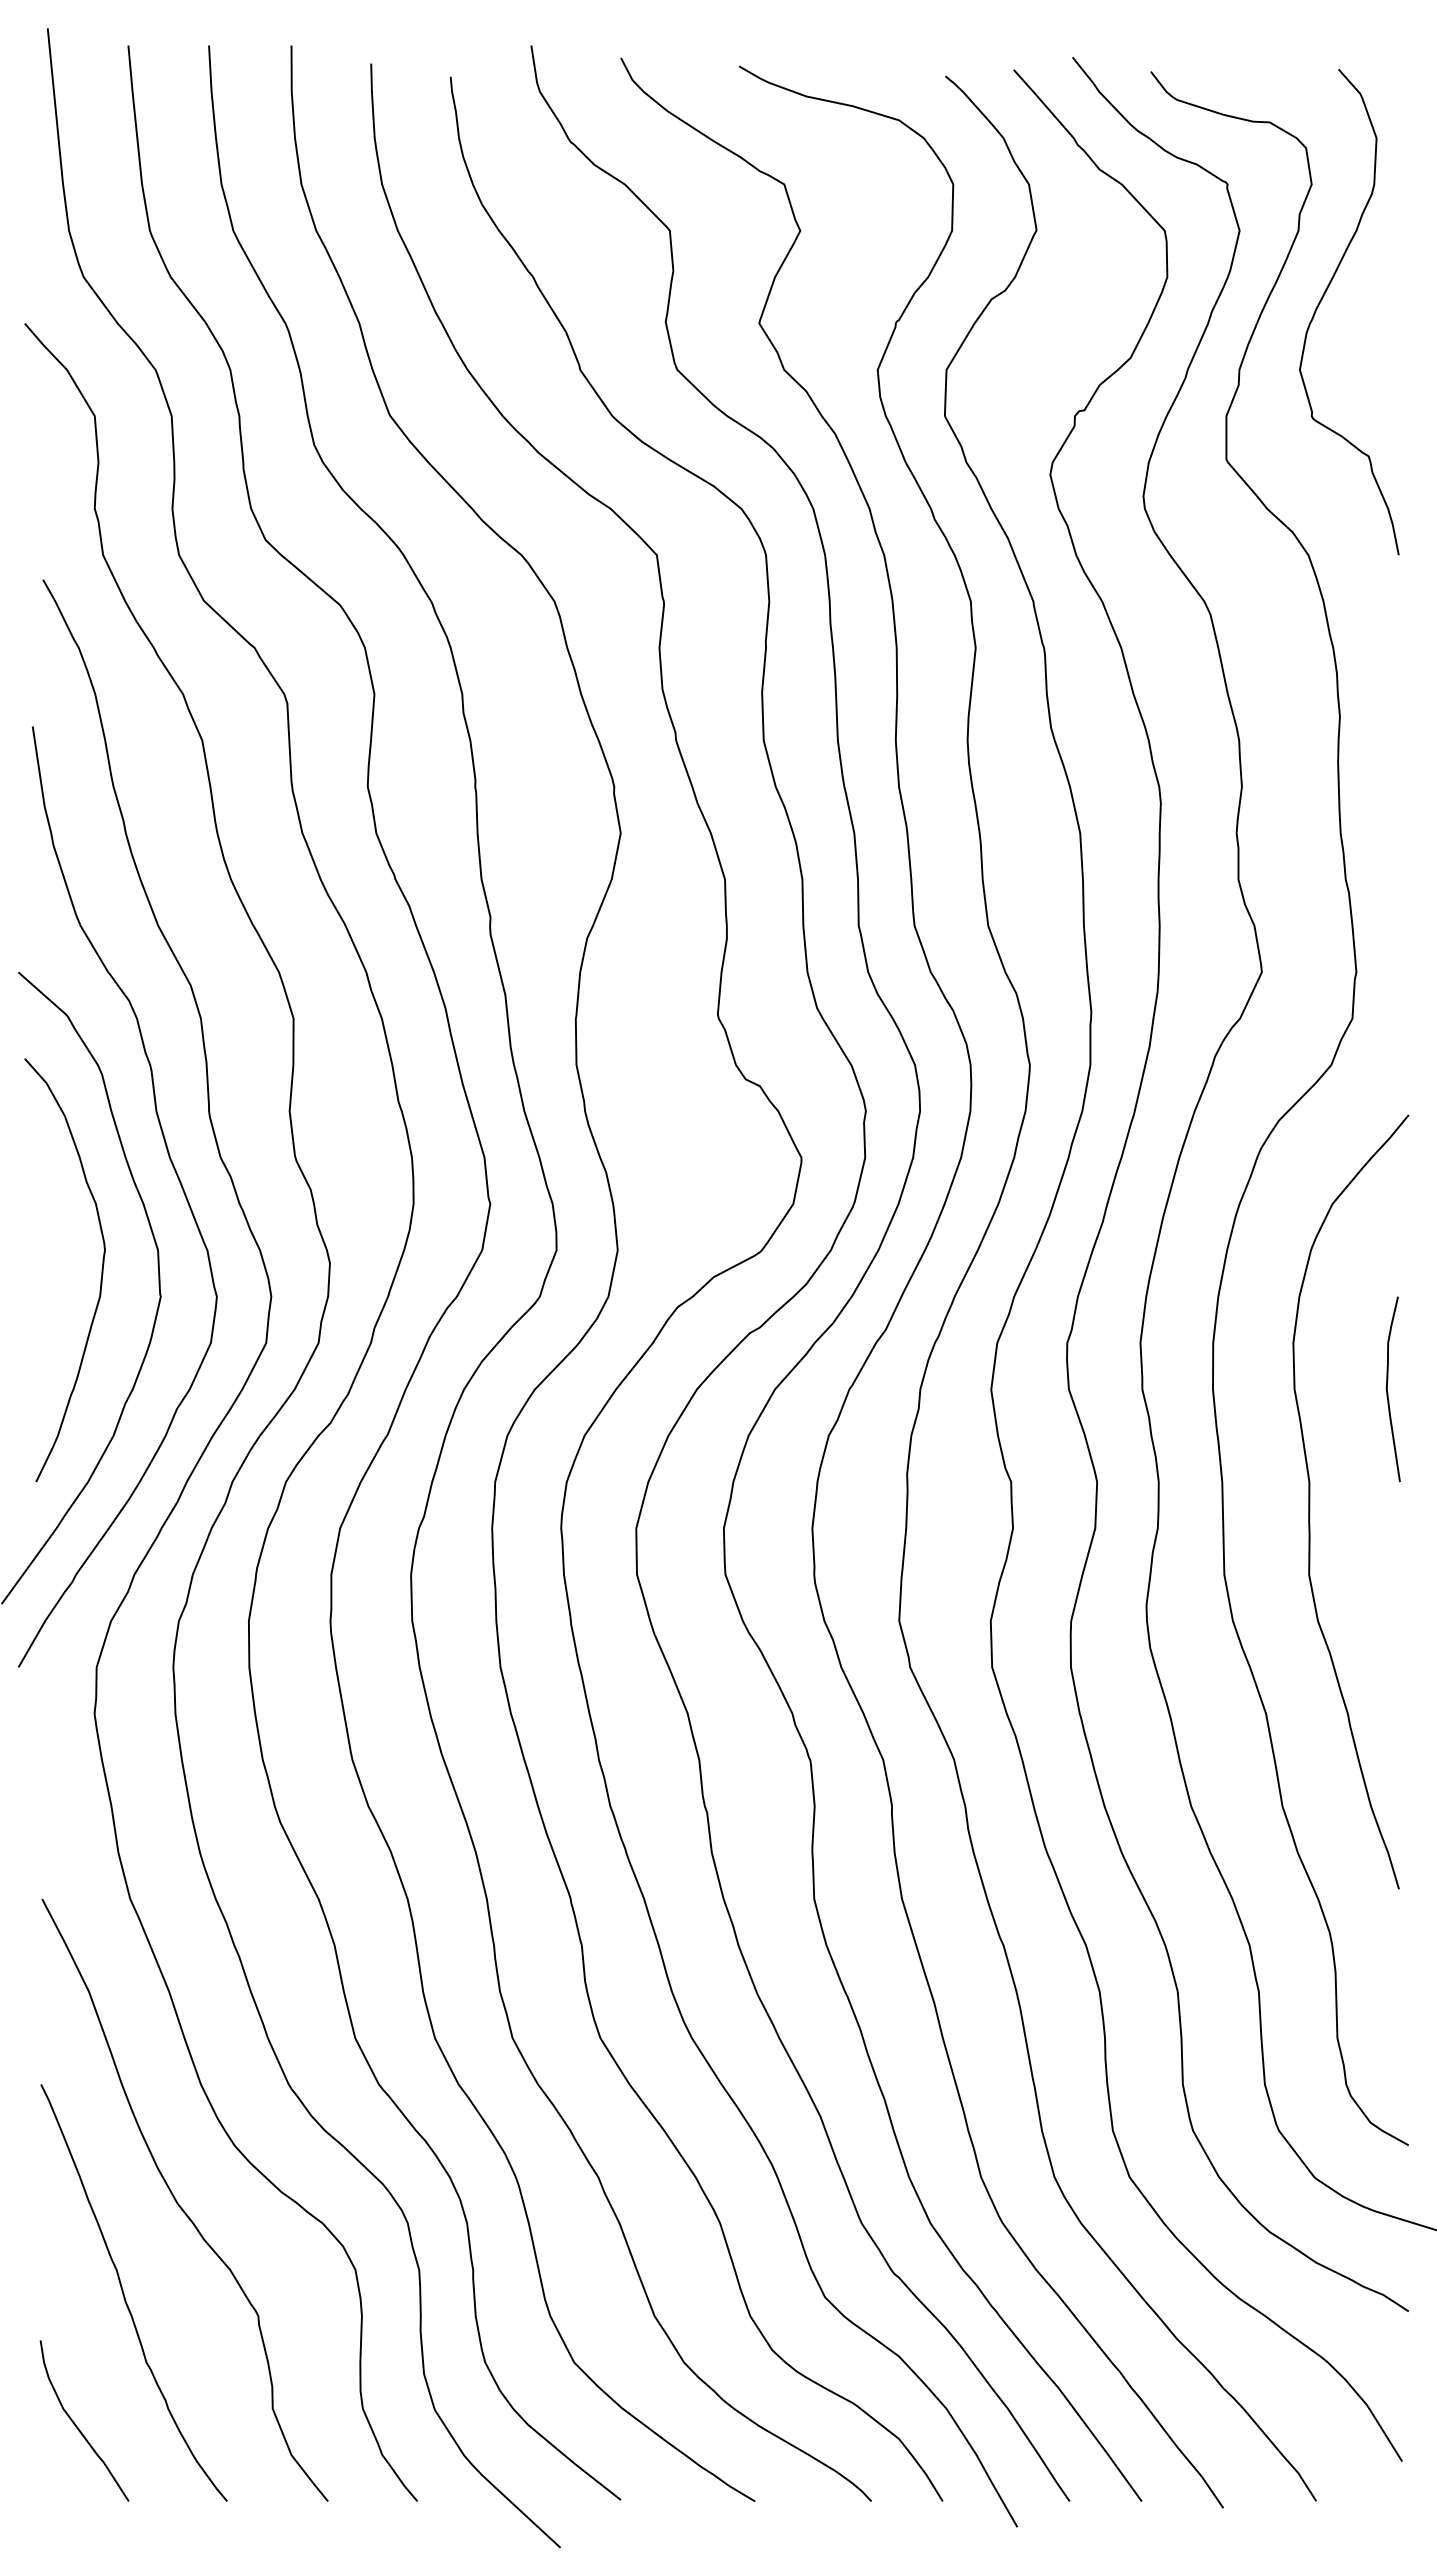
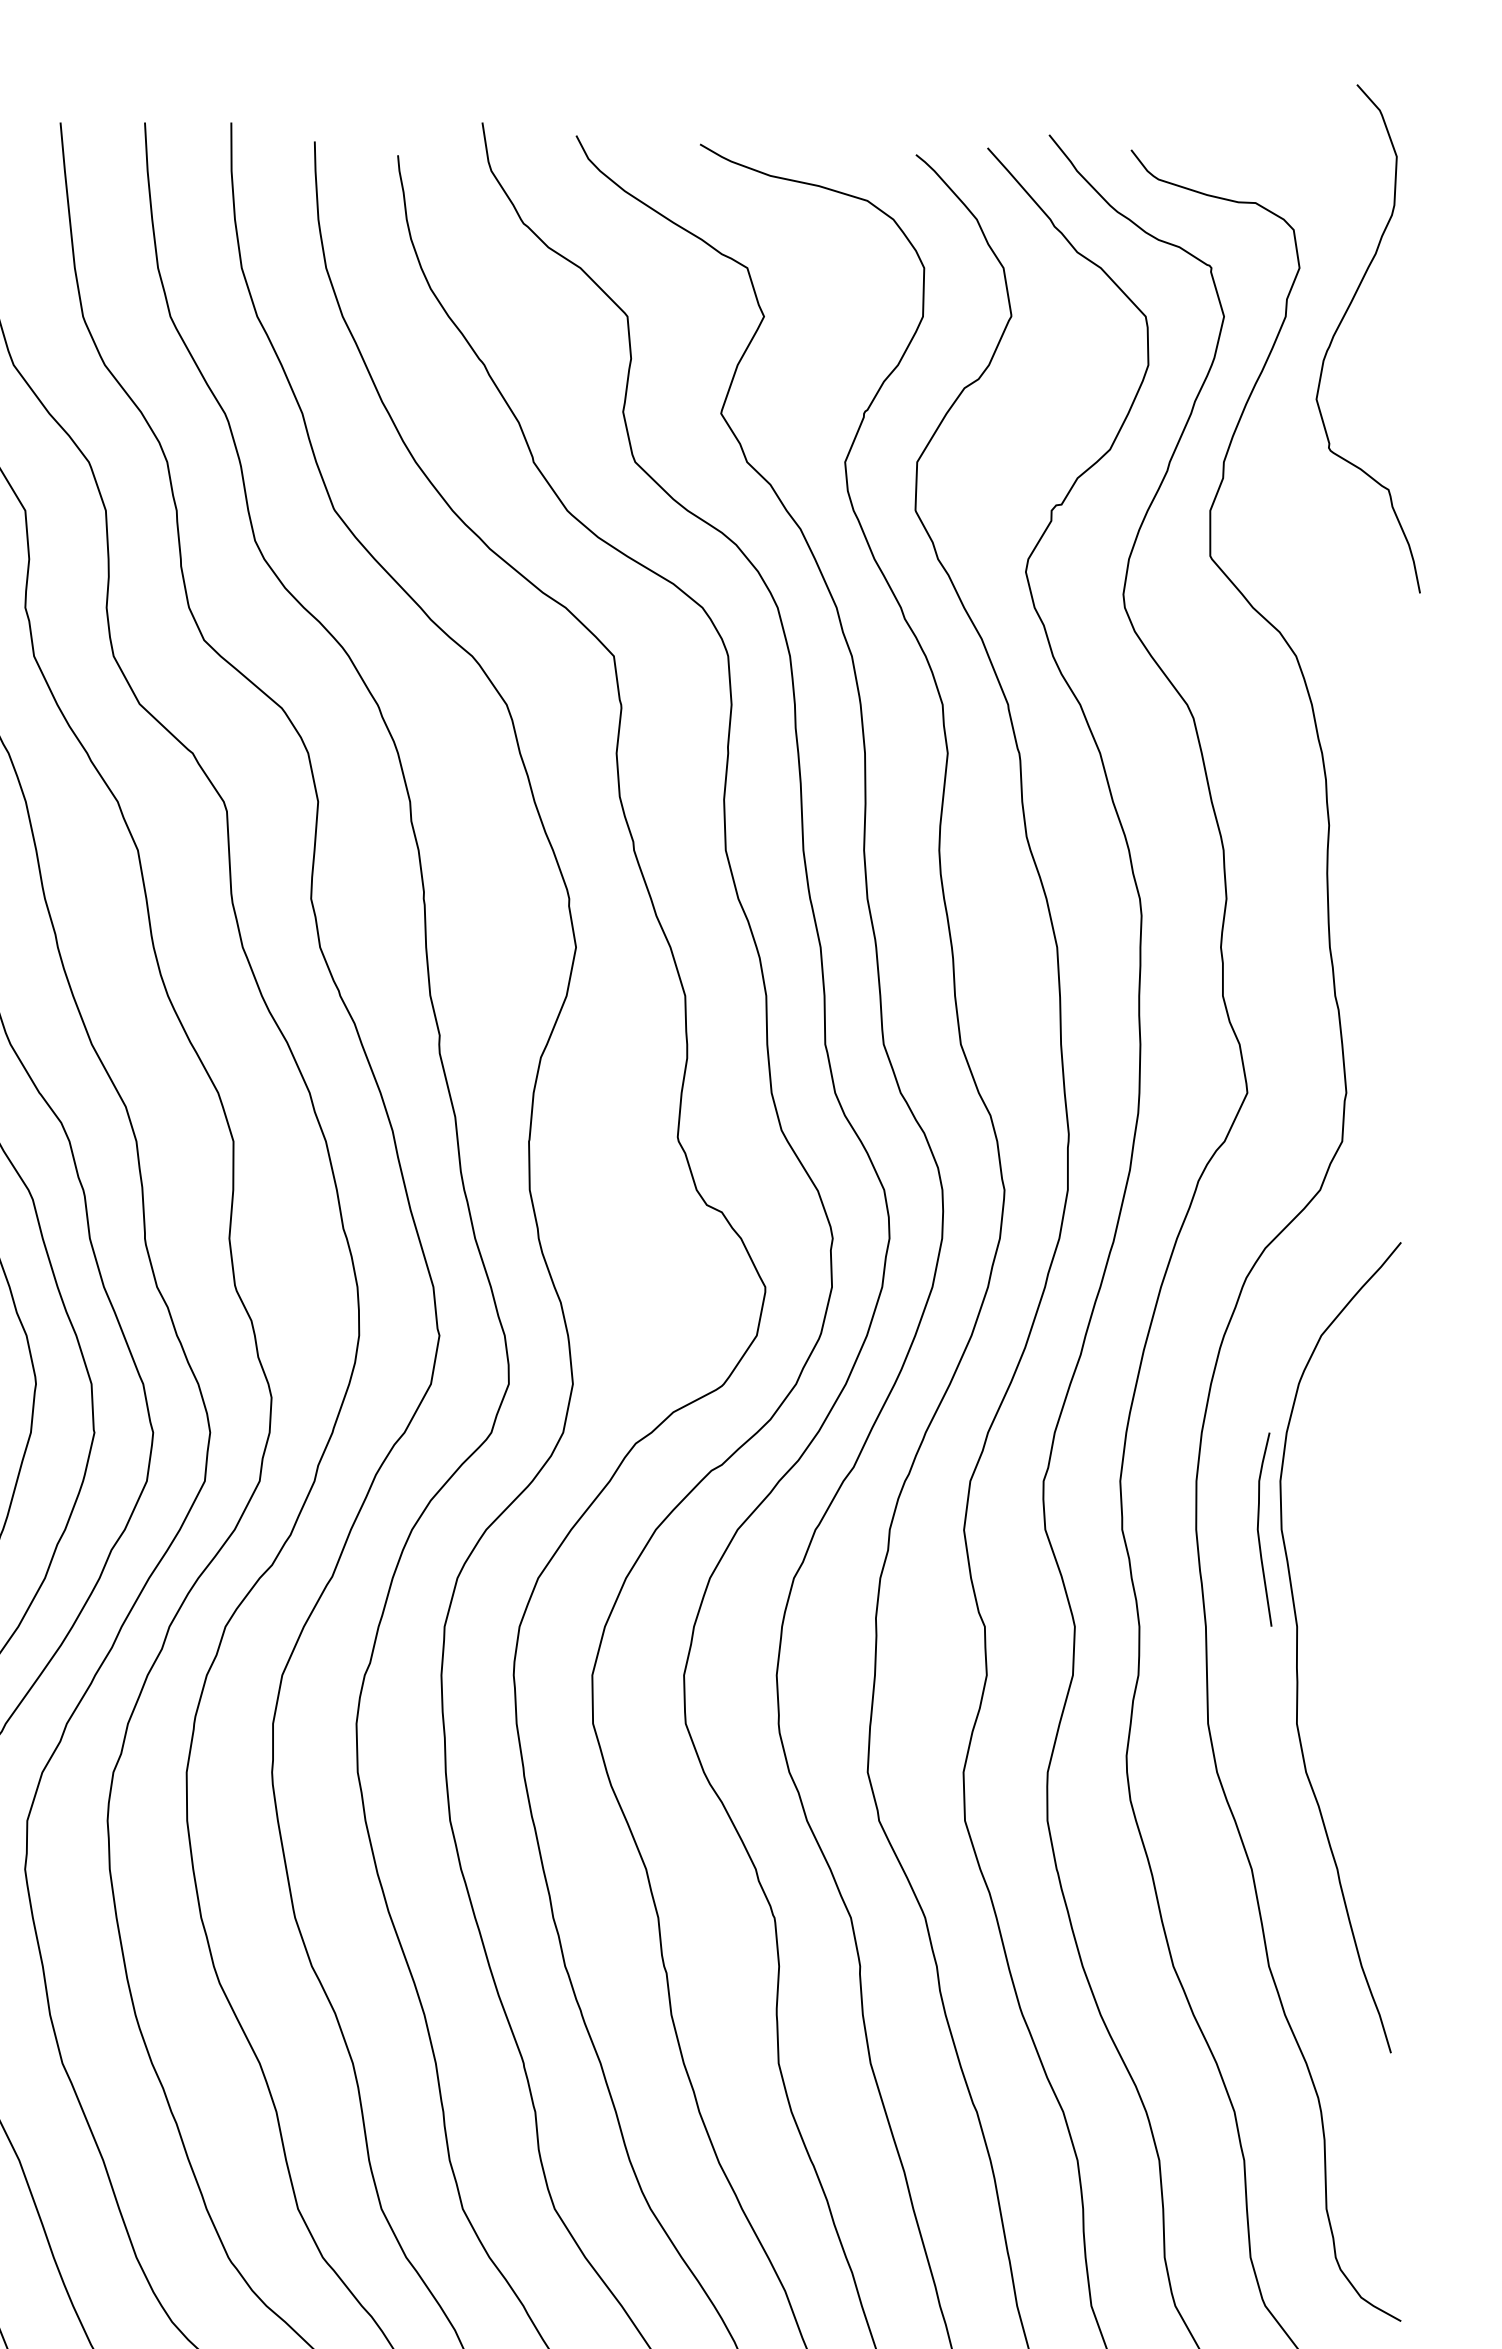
curve: (1322, 299) -> (1340, 325), moved
curve: (1387, 1388) -> (1258, 1528), moved

